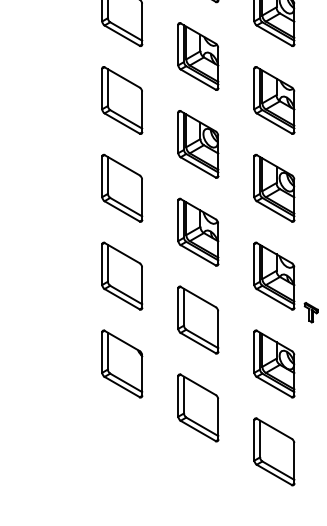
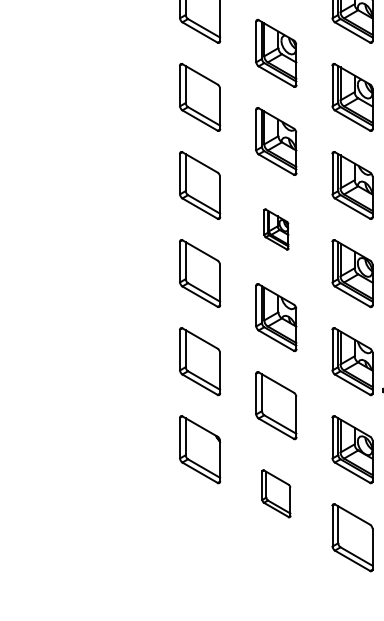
part: (198, 144) -> (276, 229), size x0.6
part: (198, 407) -> (276, 493), size x0.7

